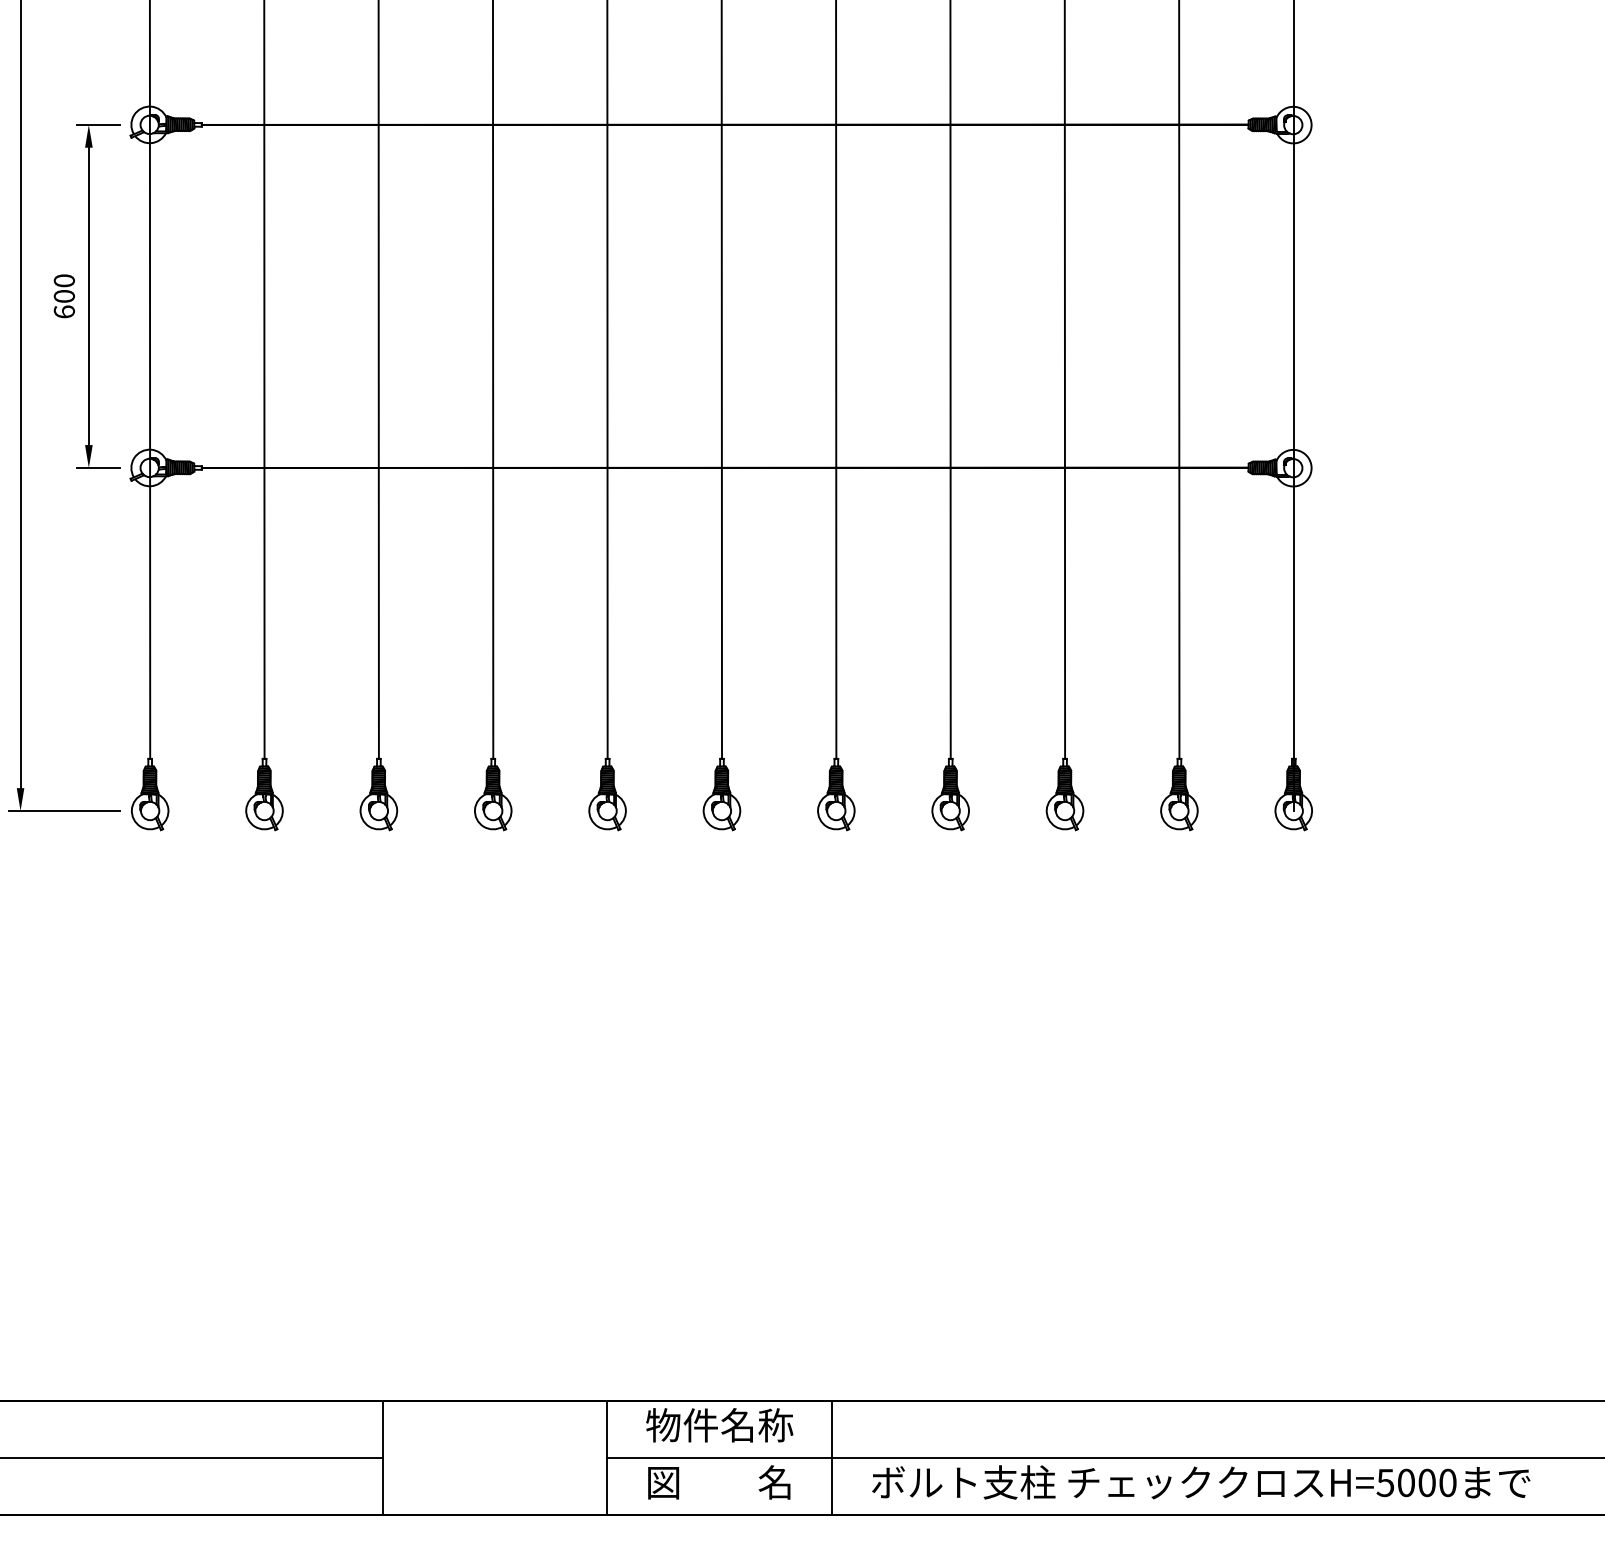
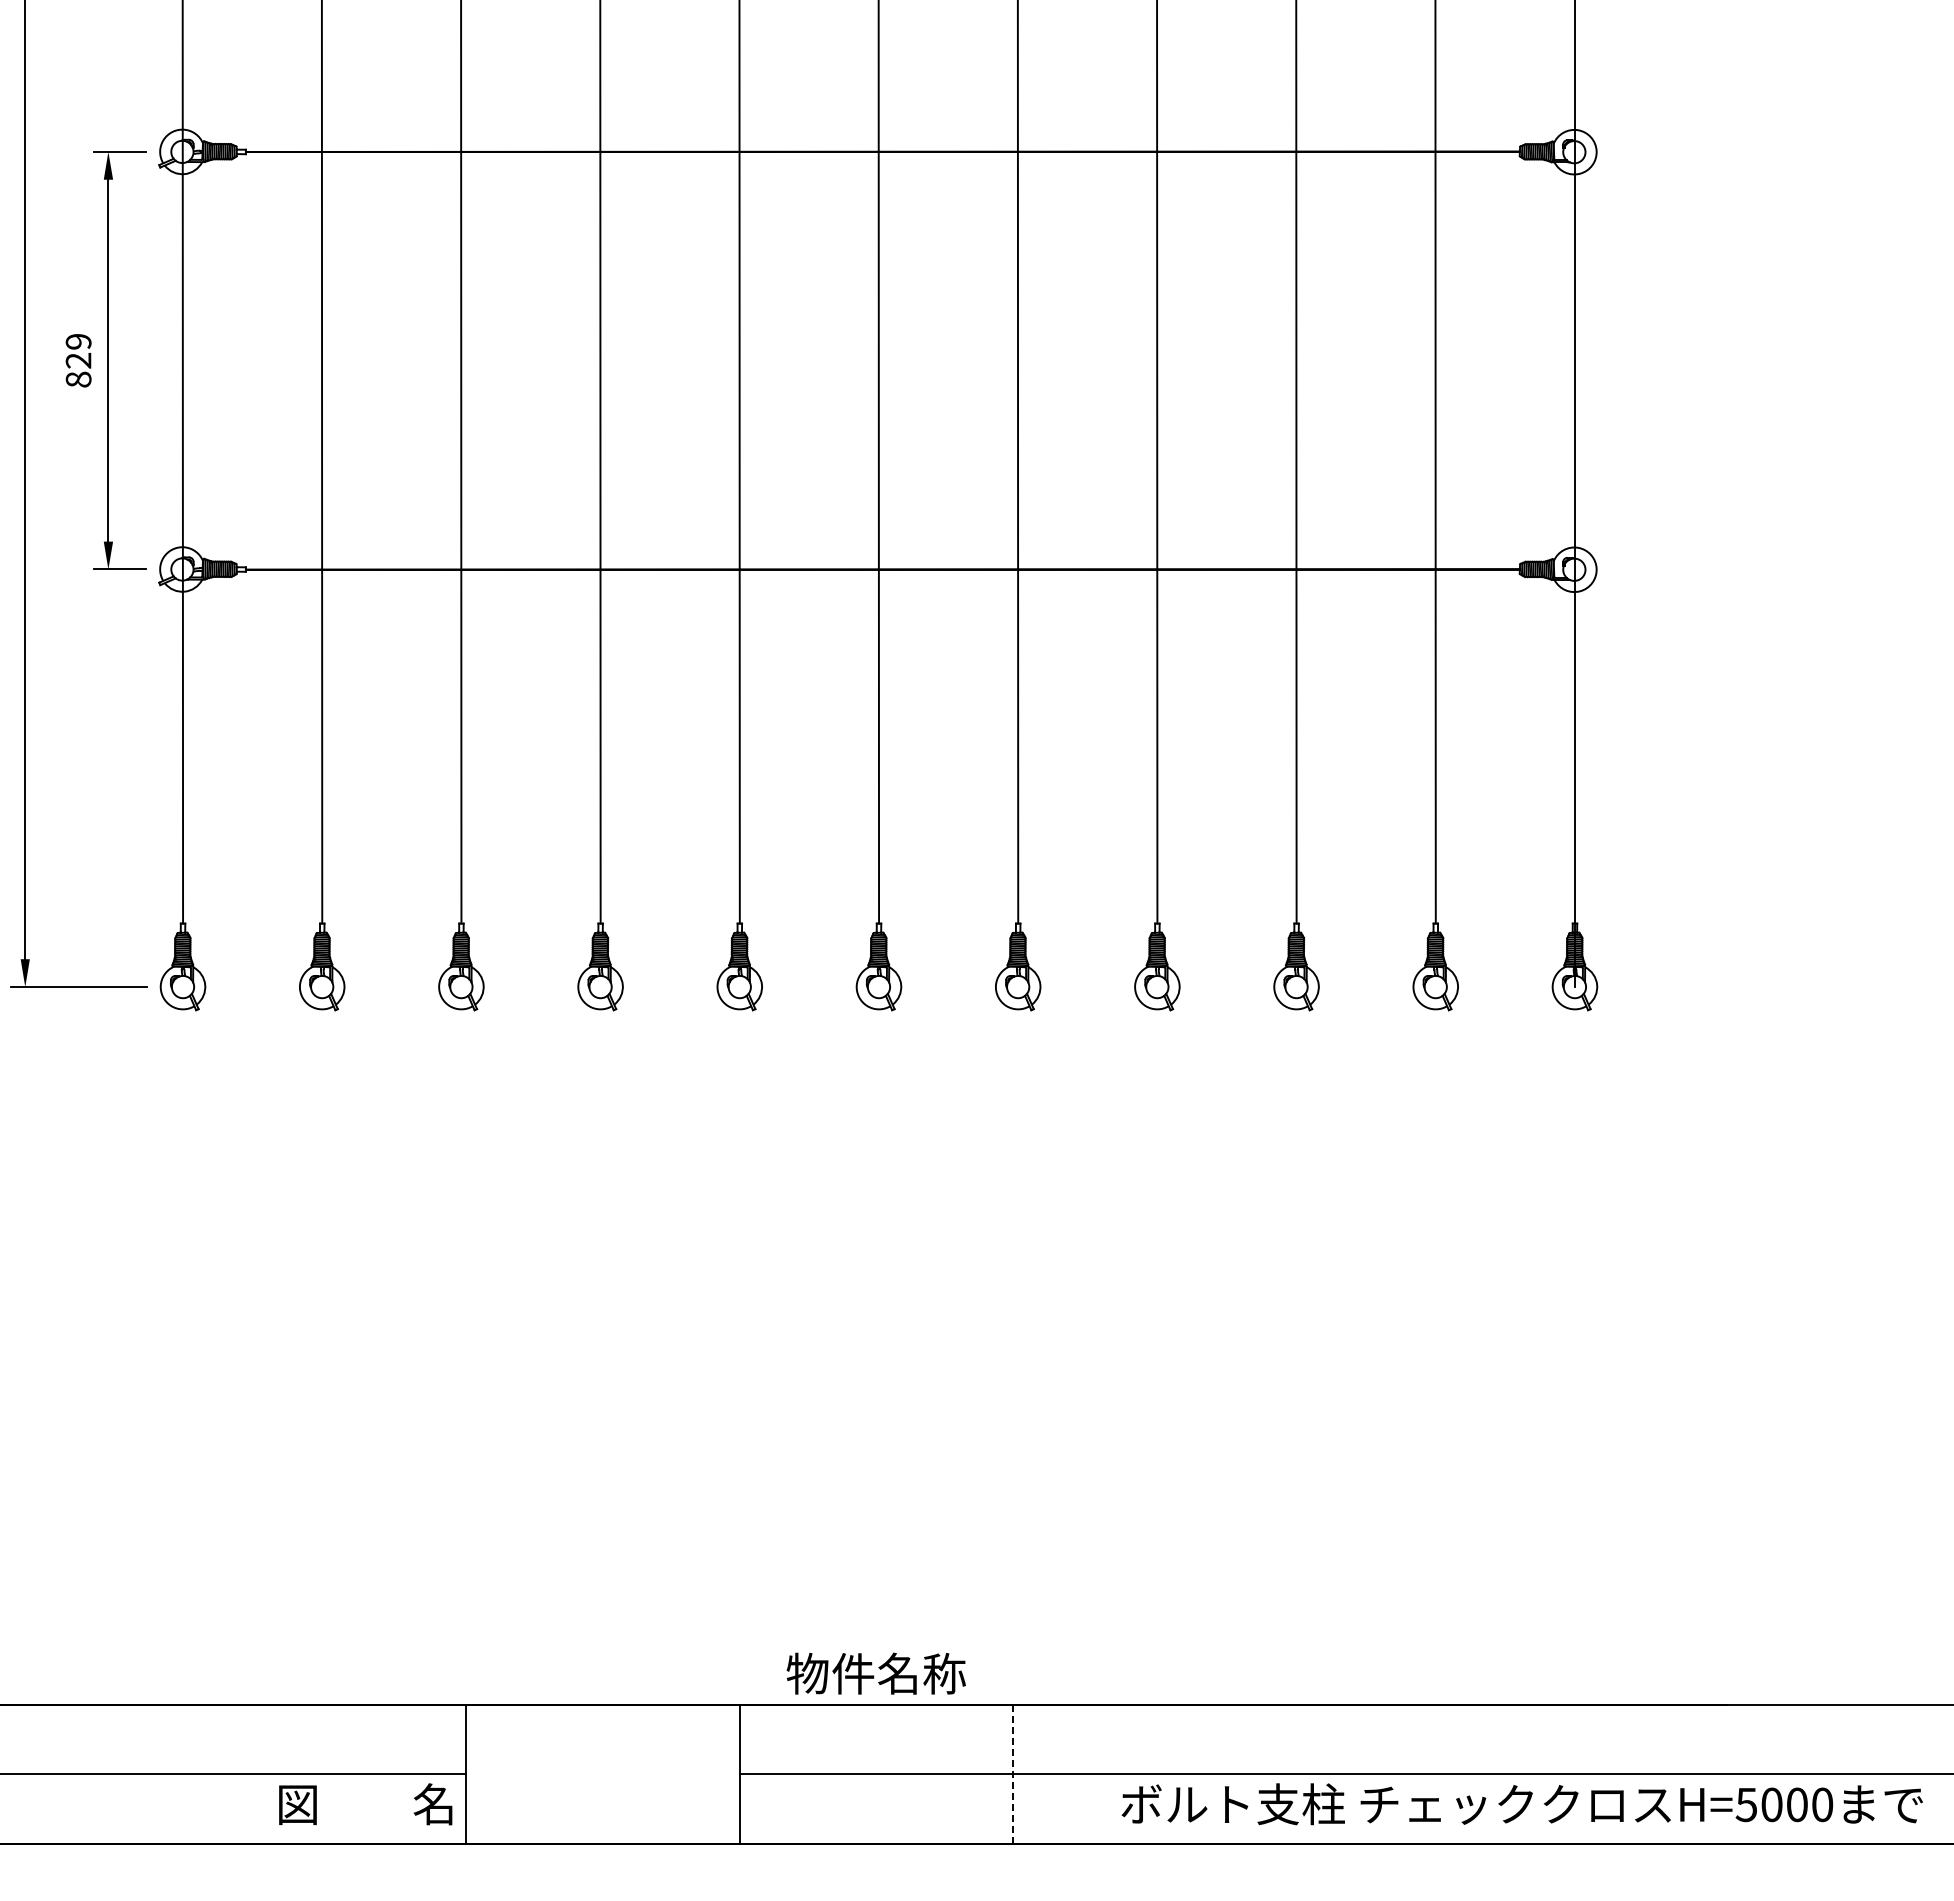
text: (64, 296) -> (78, 360), 600 -> 829
text: (719, 1425) -> (875, 1673), moved
line: (832, 1457) -> (1013, 1774), solid -> dashed
text: (719, 1482) -> (365, 1804), moved
text: (1200, 1482) -> (1521, 1804), moved

